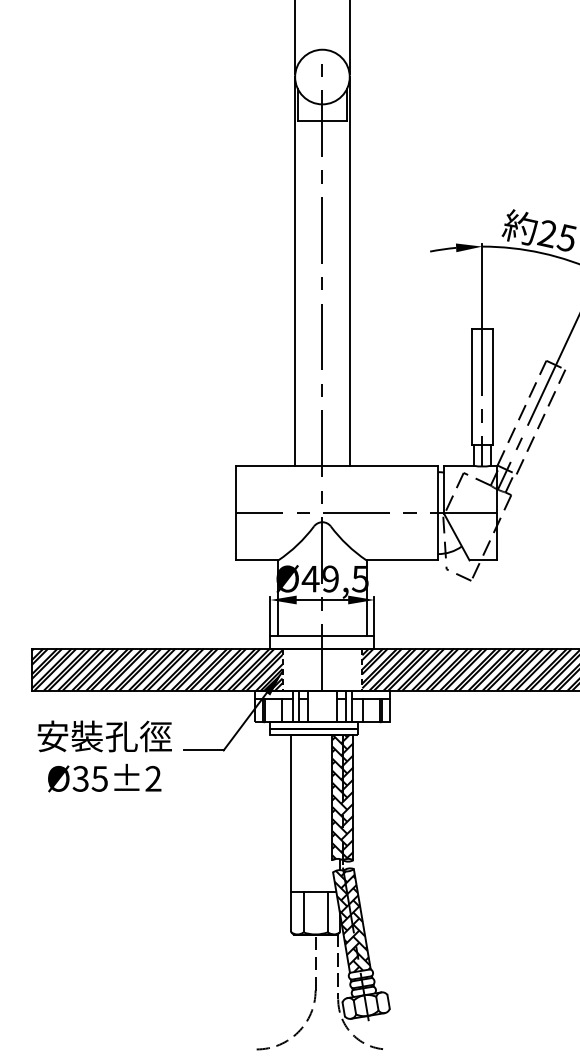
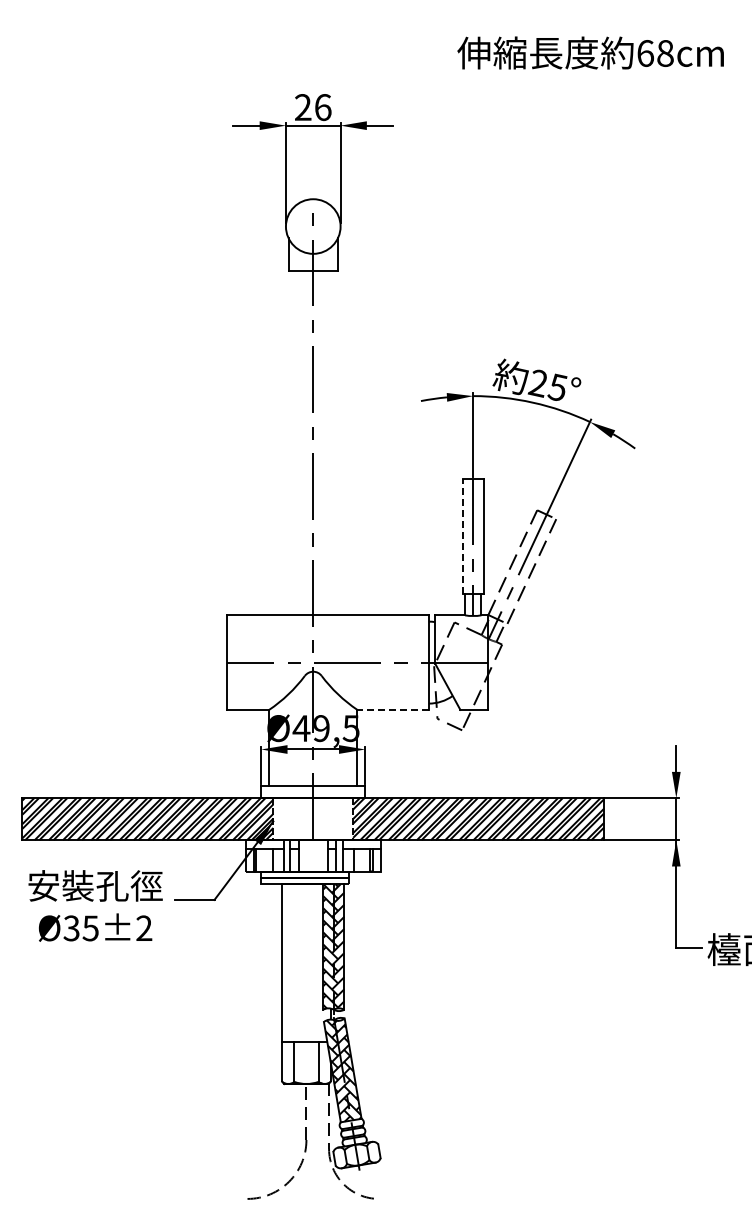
line: (294, 271) -> (285, 420), removed
line: (349, 271) -> (340, 420), removed
line: (471, 387) -> (462, 536), solid -> dashed
line: (402, 560) -> (393, 709), solid -> dashed

